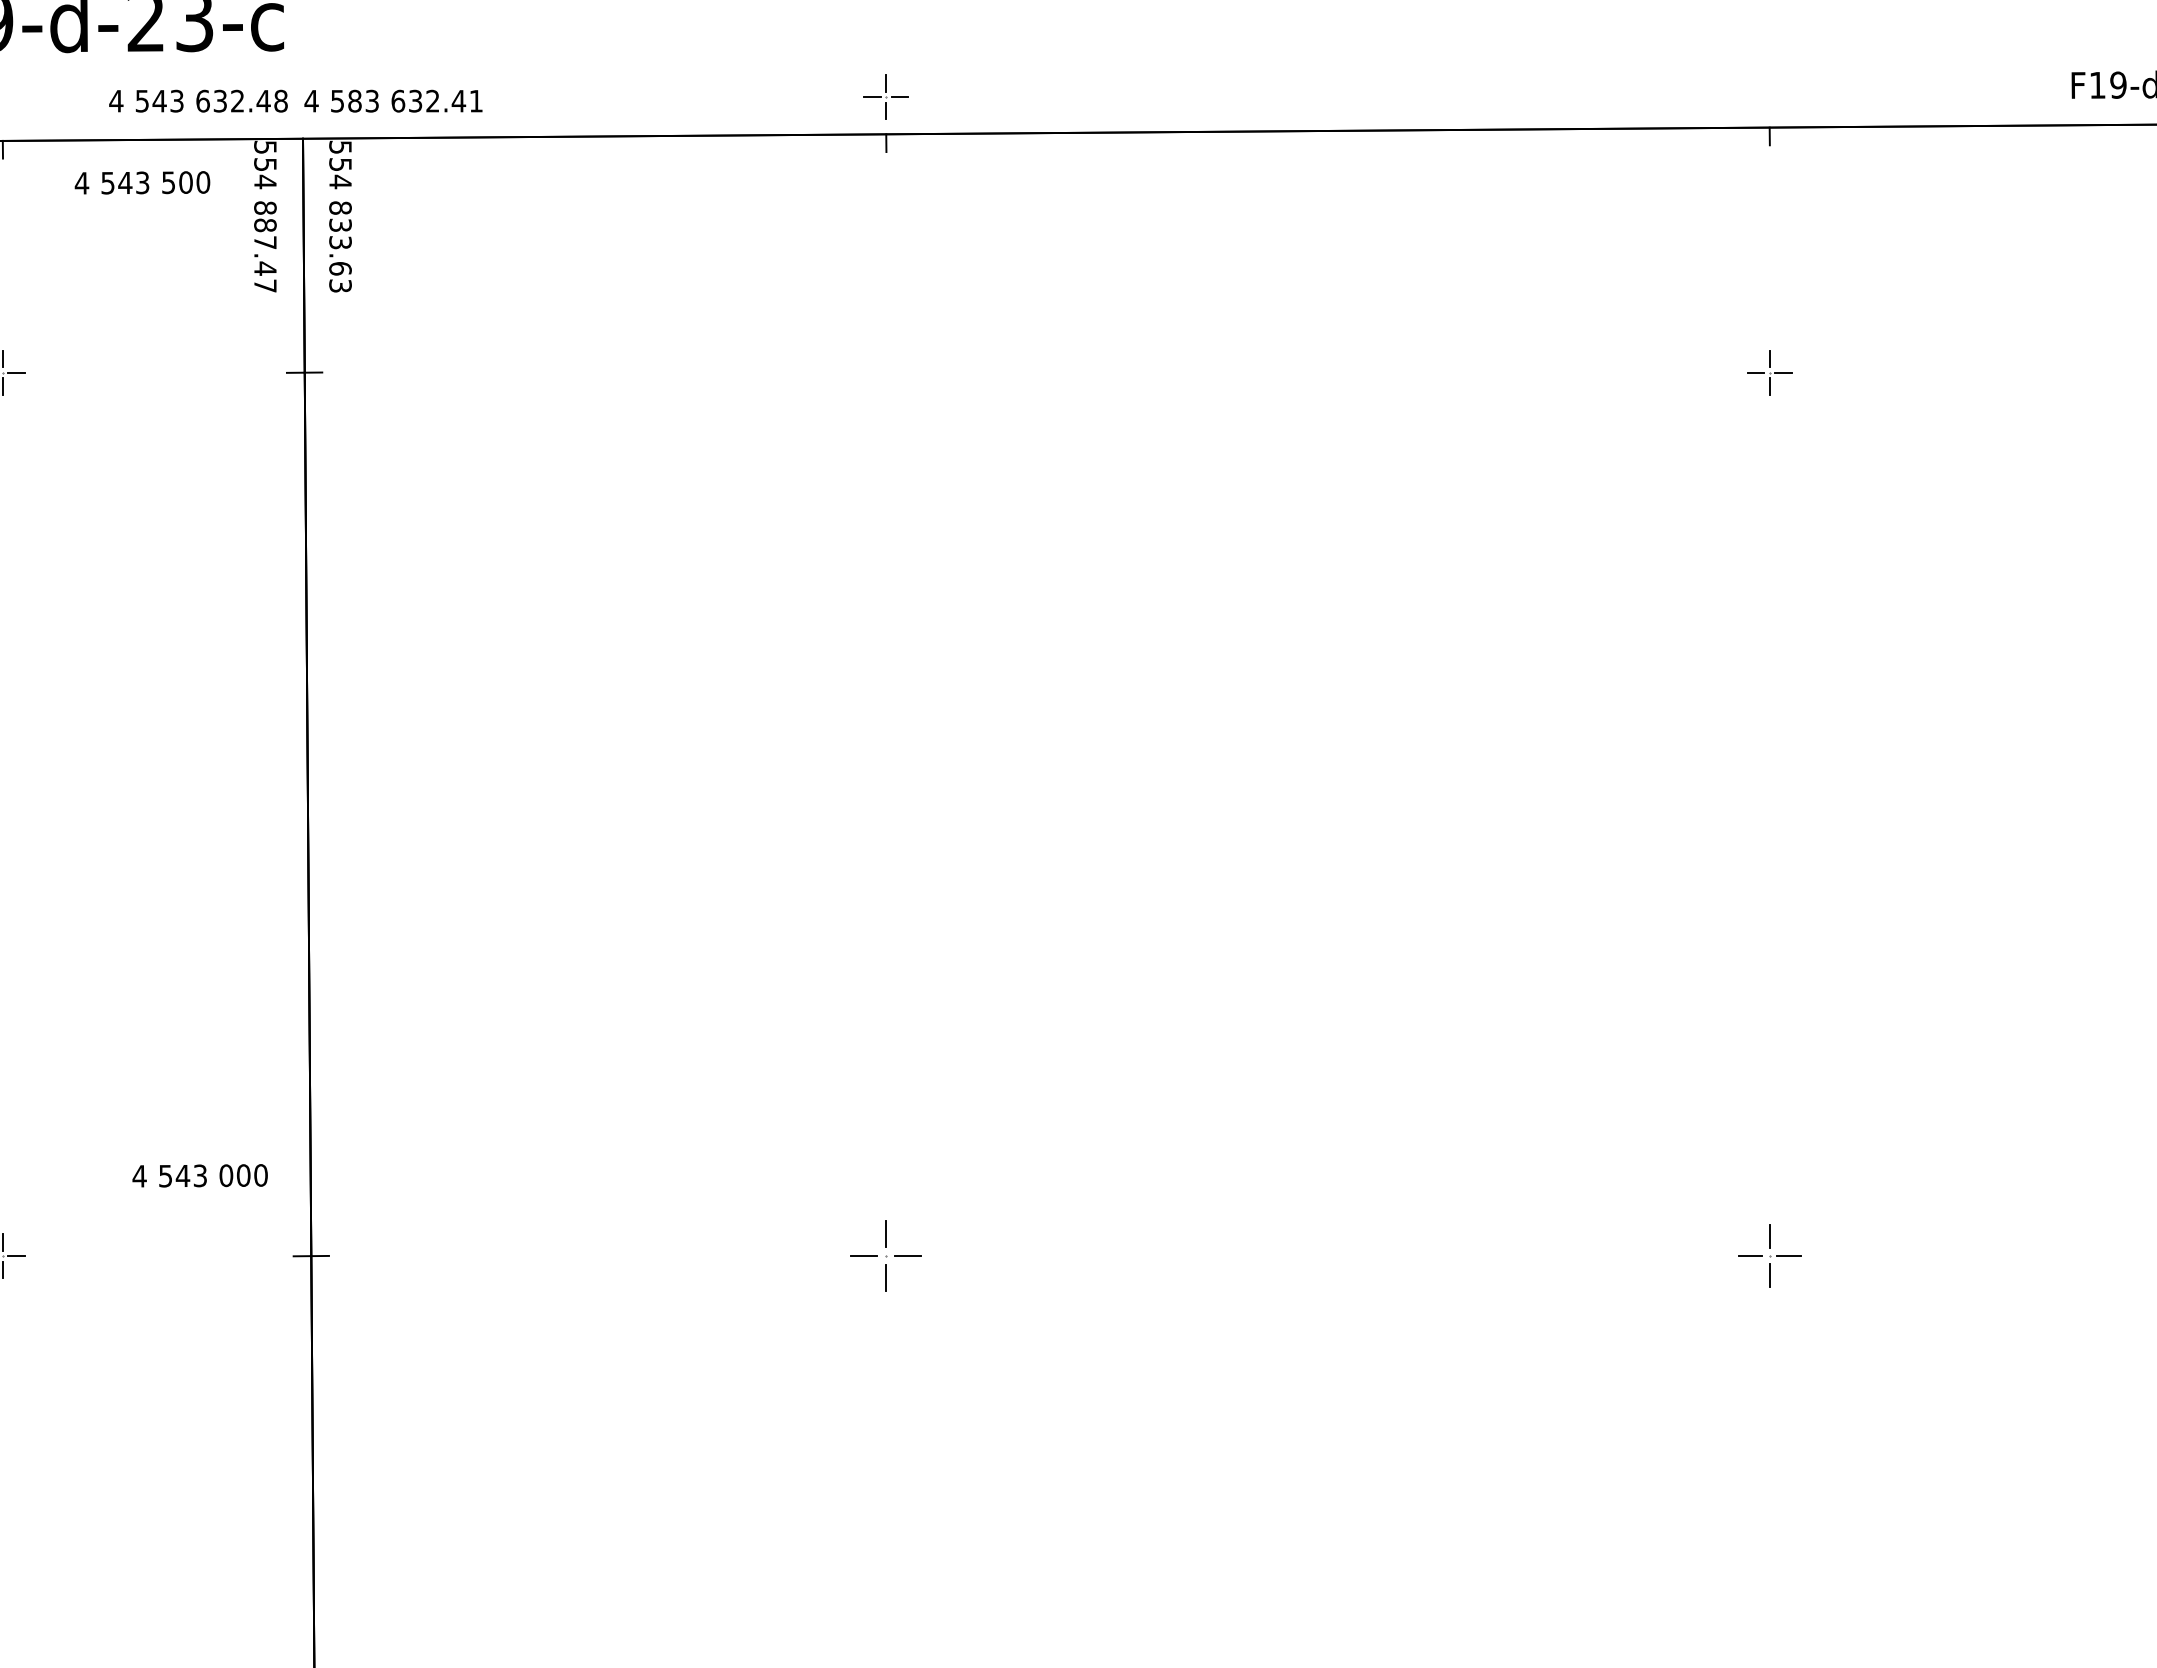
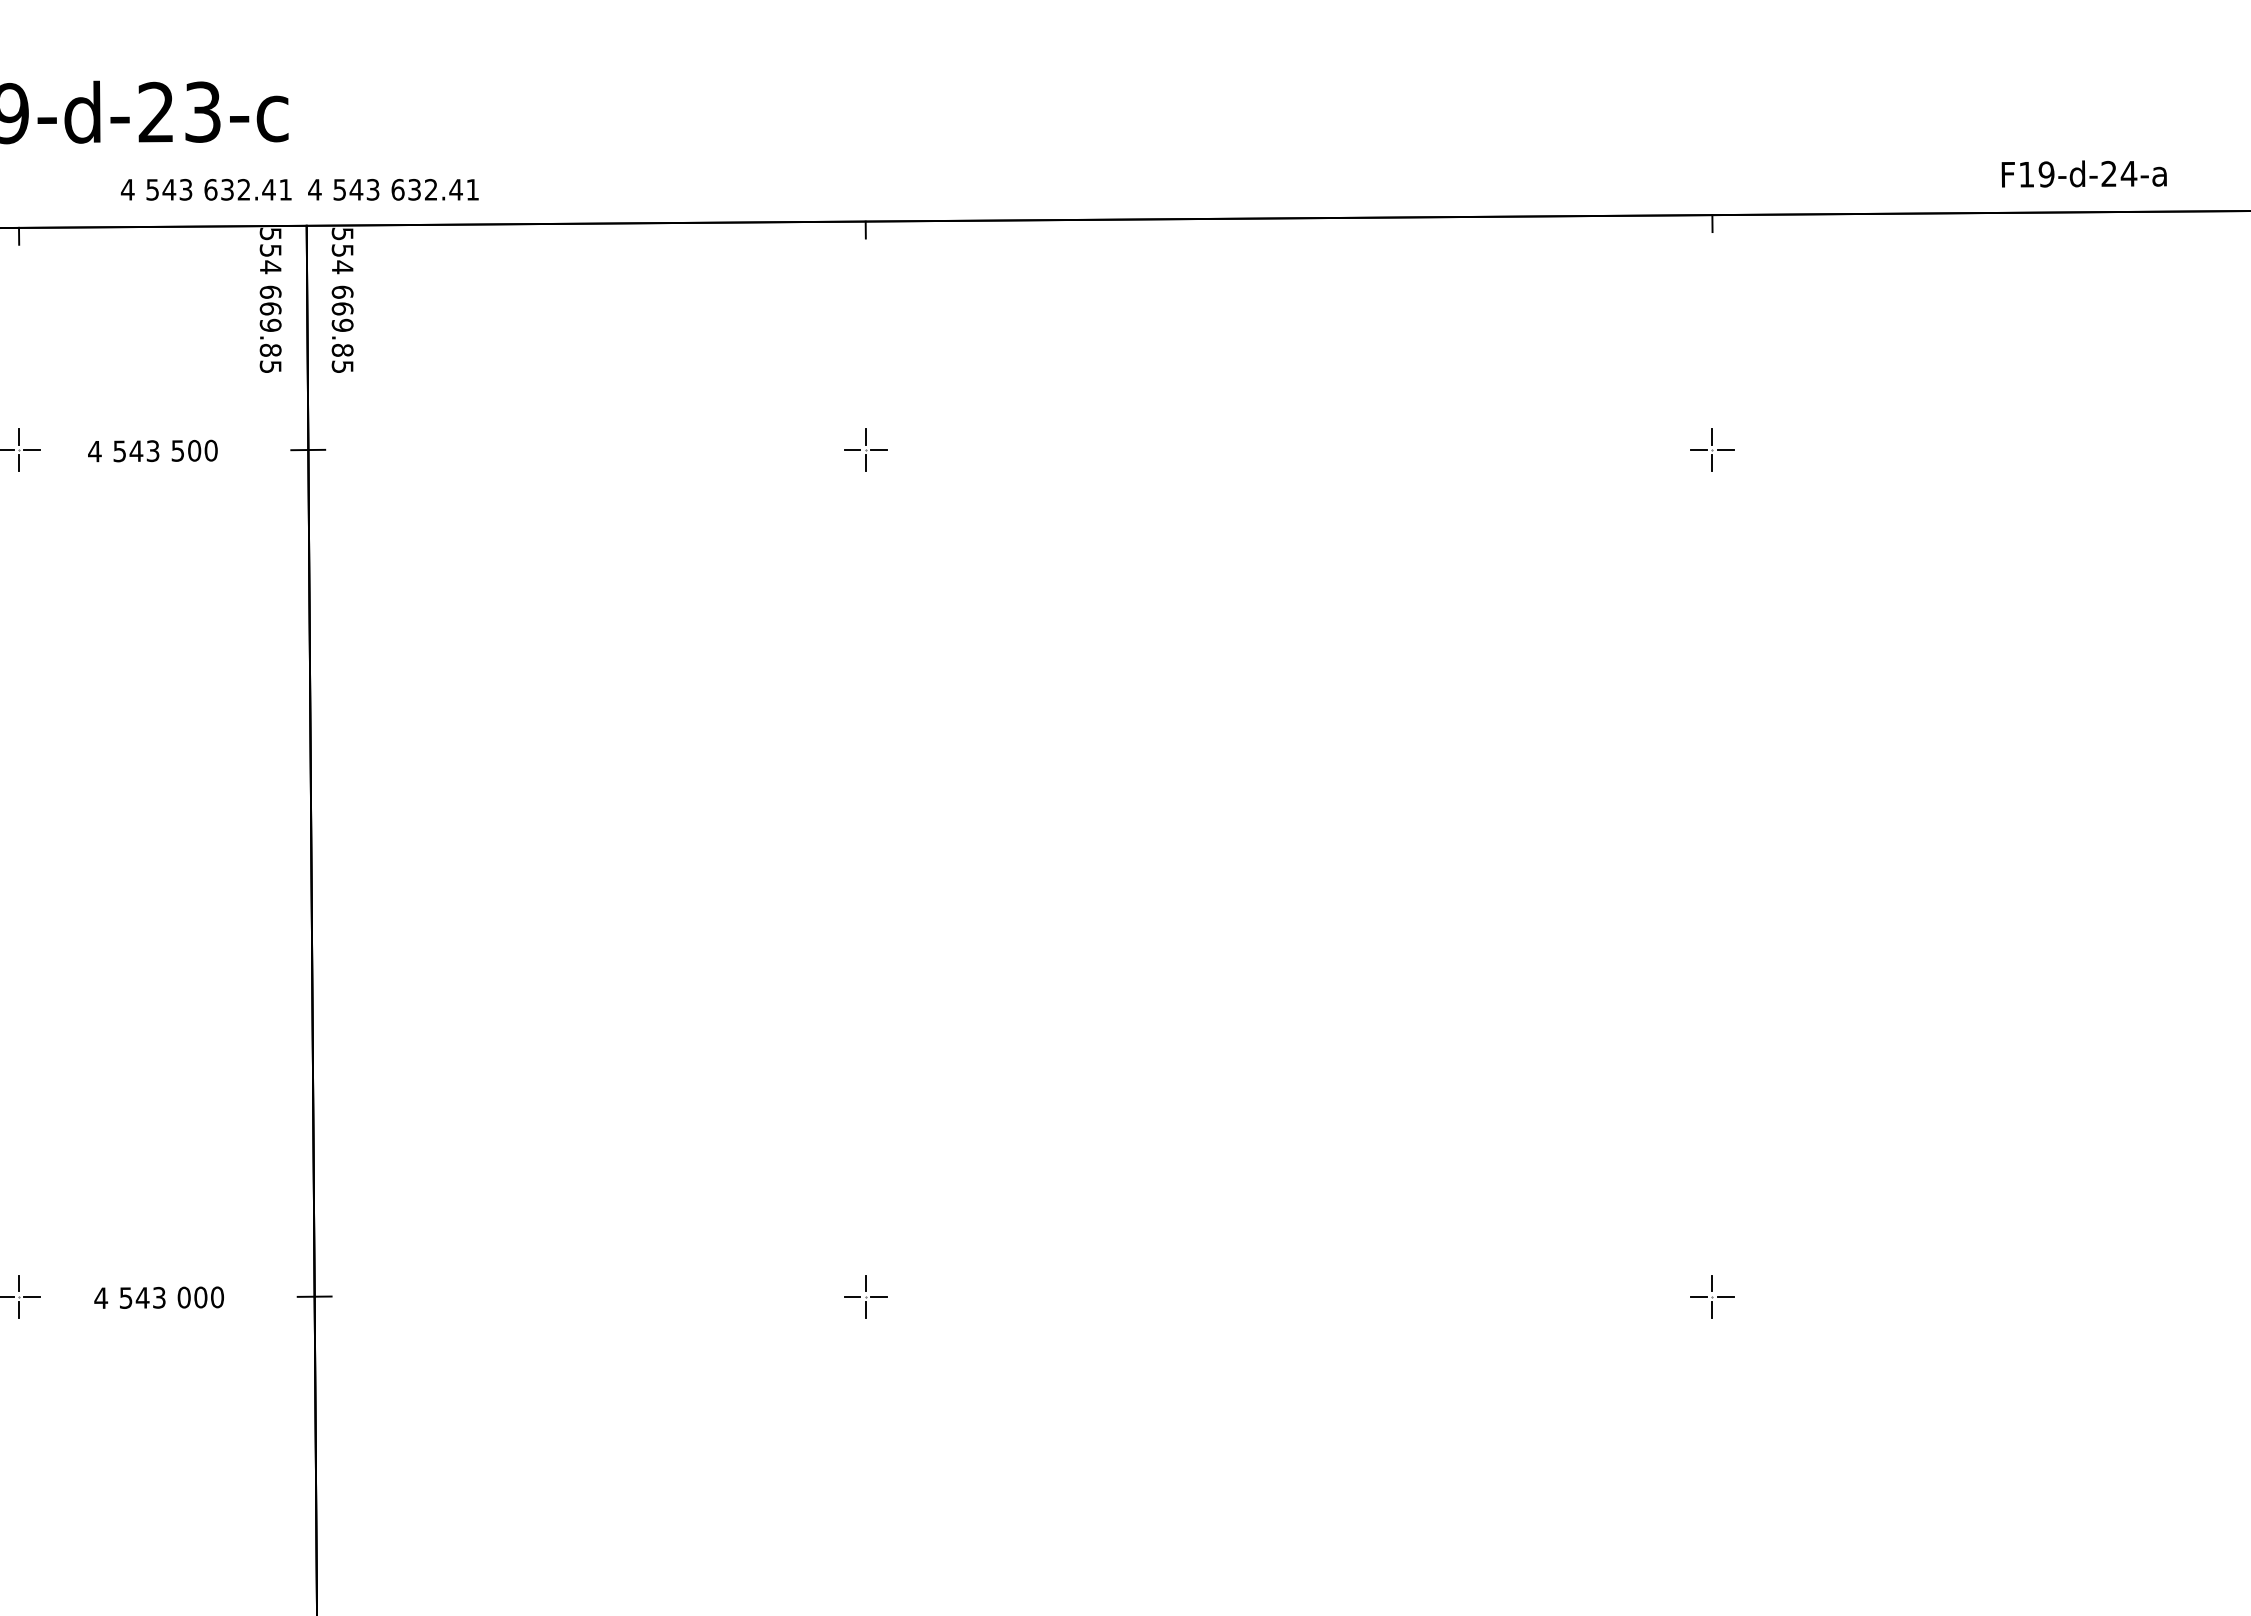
part: (886, 96) -> (865, 449), moved
text: (280, 100) -> (285, 189), 632.48 -> 632.41
text: (354, 100) -> (356, 189), 583 -> 543
text: (142, 182) -> (152, 450), moved
text: (265, 246) -> (270, 329), 887.47 -> 669.85
text: (340, 246) -> (342, 329), 833.63 -> 669.85
text: (199, 1175) -> (158, 1297), moved
part: (886, 1255) -> (865, 1296), size x0.62
part: (1769, 1255) -> (1712, 1296), size x0.71

